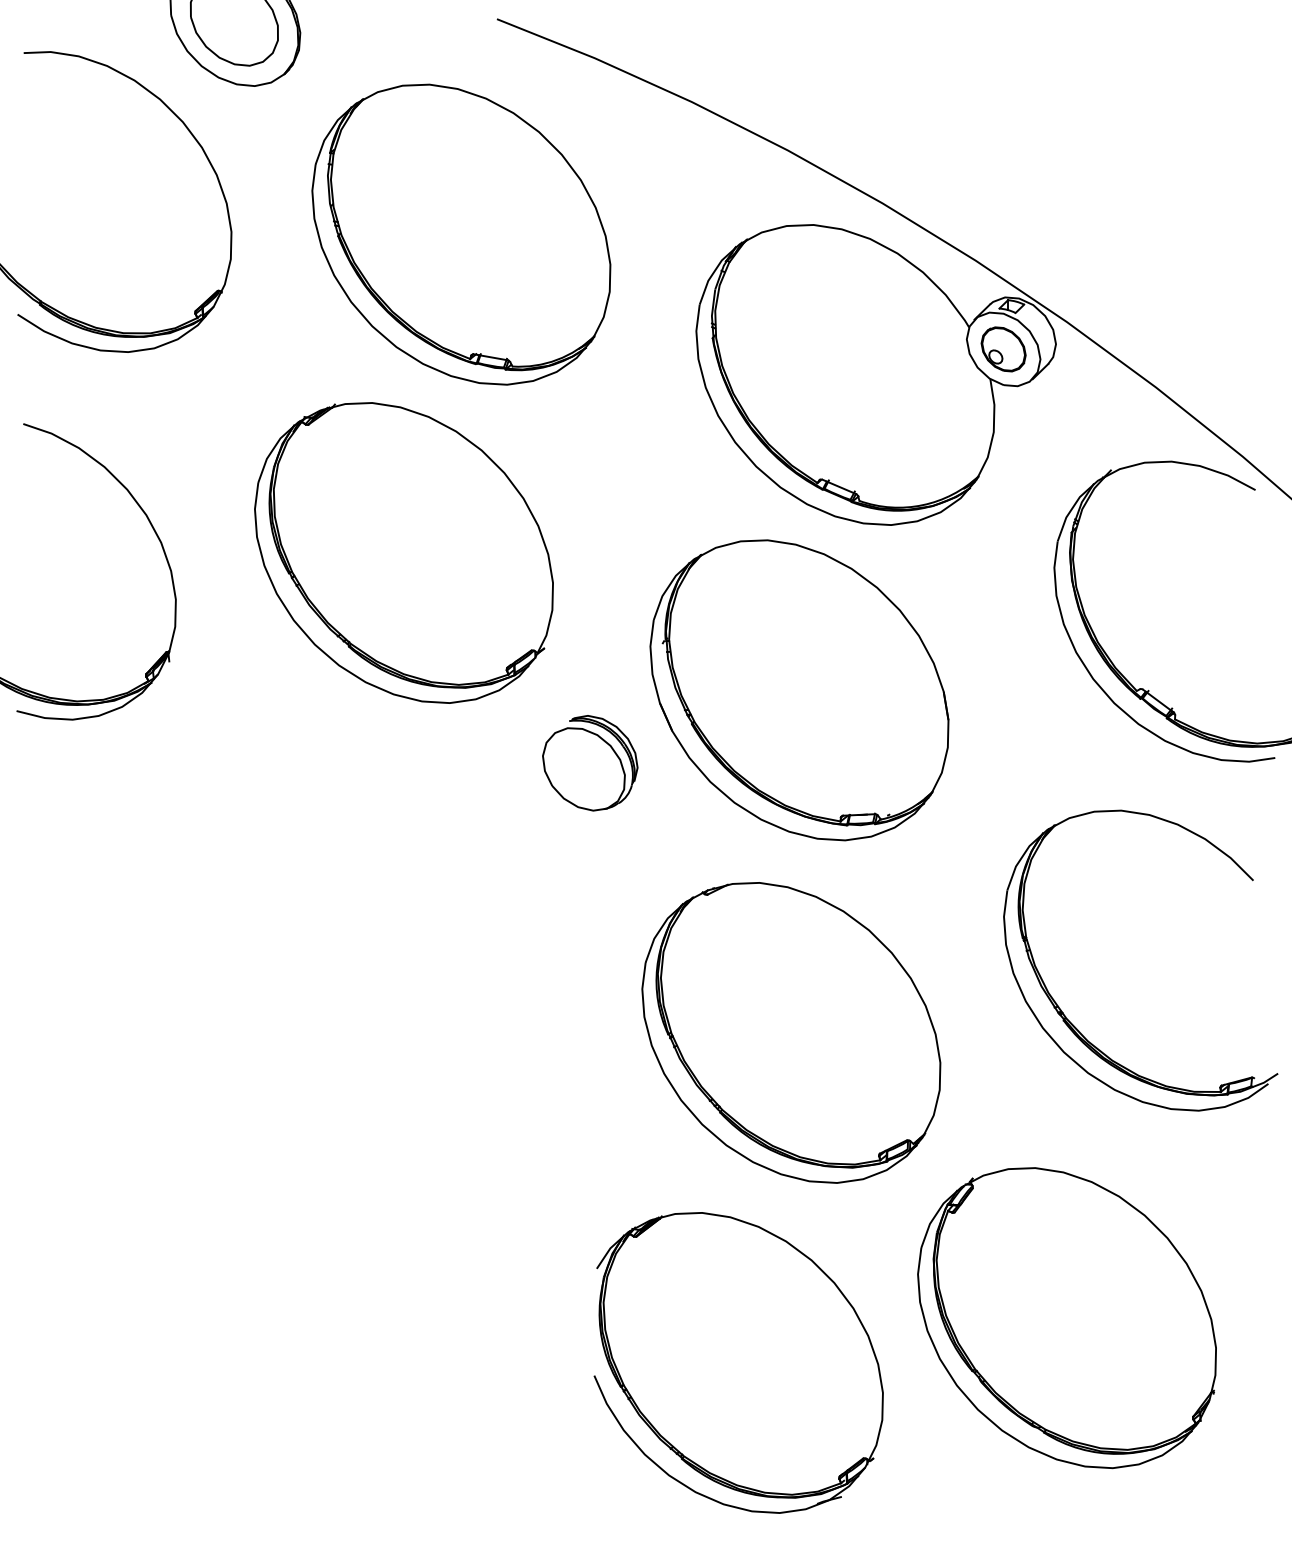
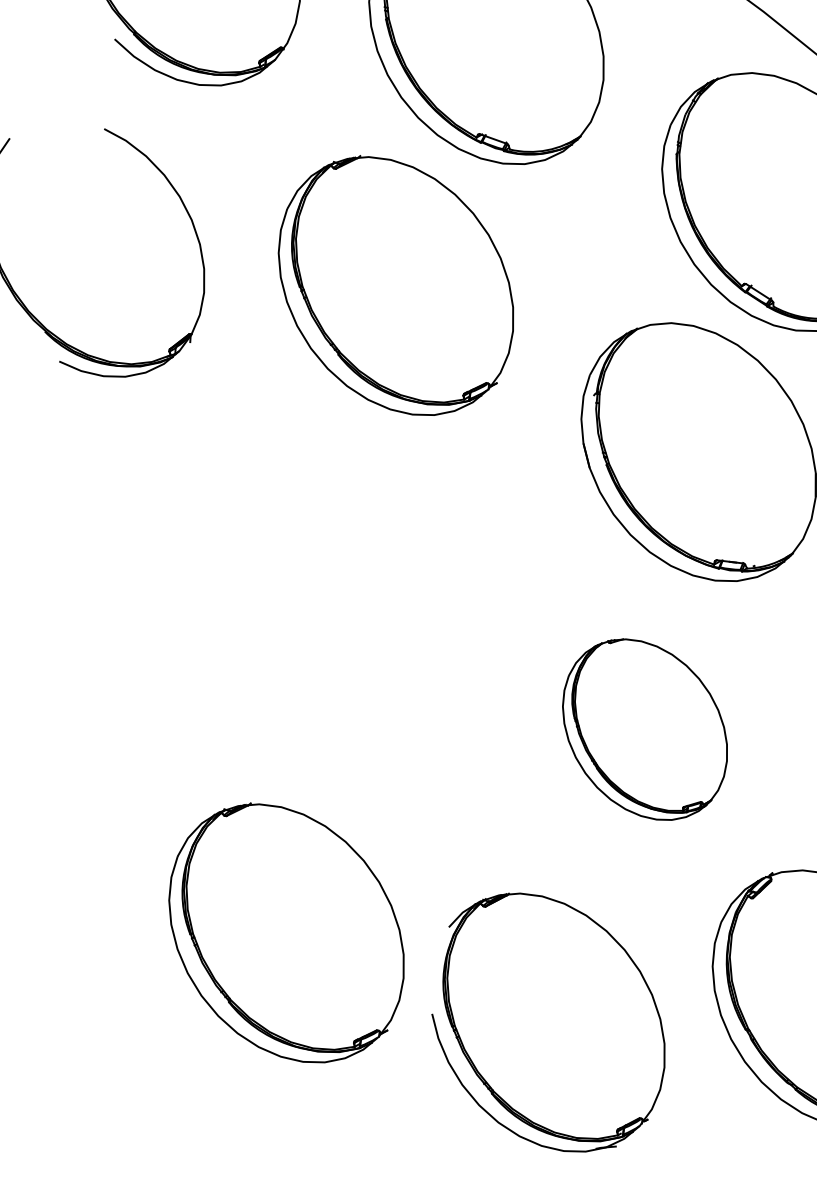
part: (590, 763) -> (518, 483), removed
part: (791, 1032) -> (645, 729), size x0.7
part: (403, 1348) -> (286, 933), added
part: (738, 1362) -> (551, 1023), moved

